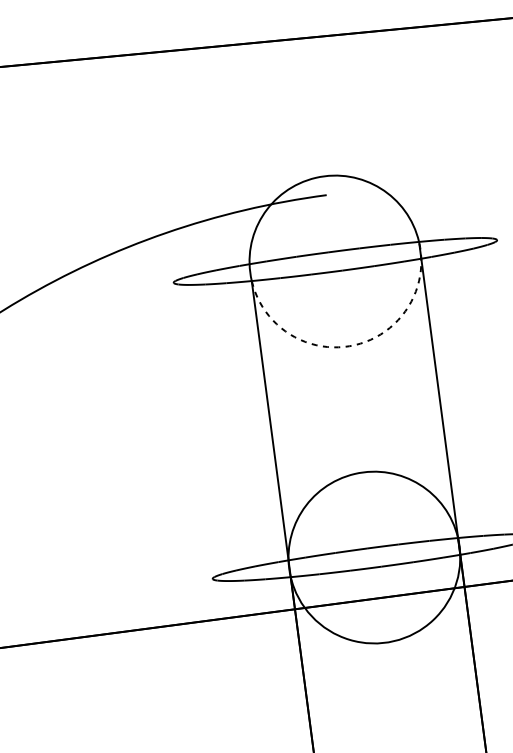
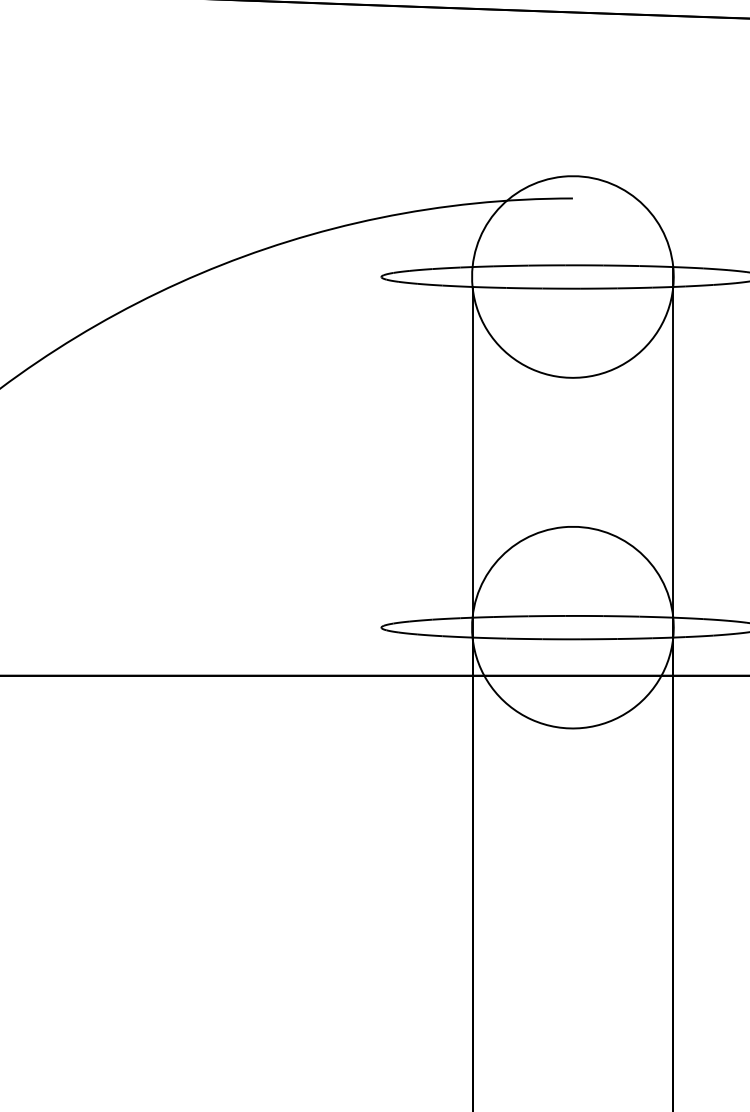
arc: (354, 345) -> (582, 377), dashed -> solid

